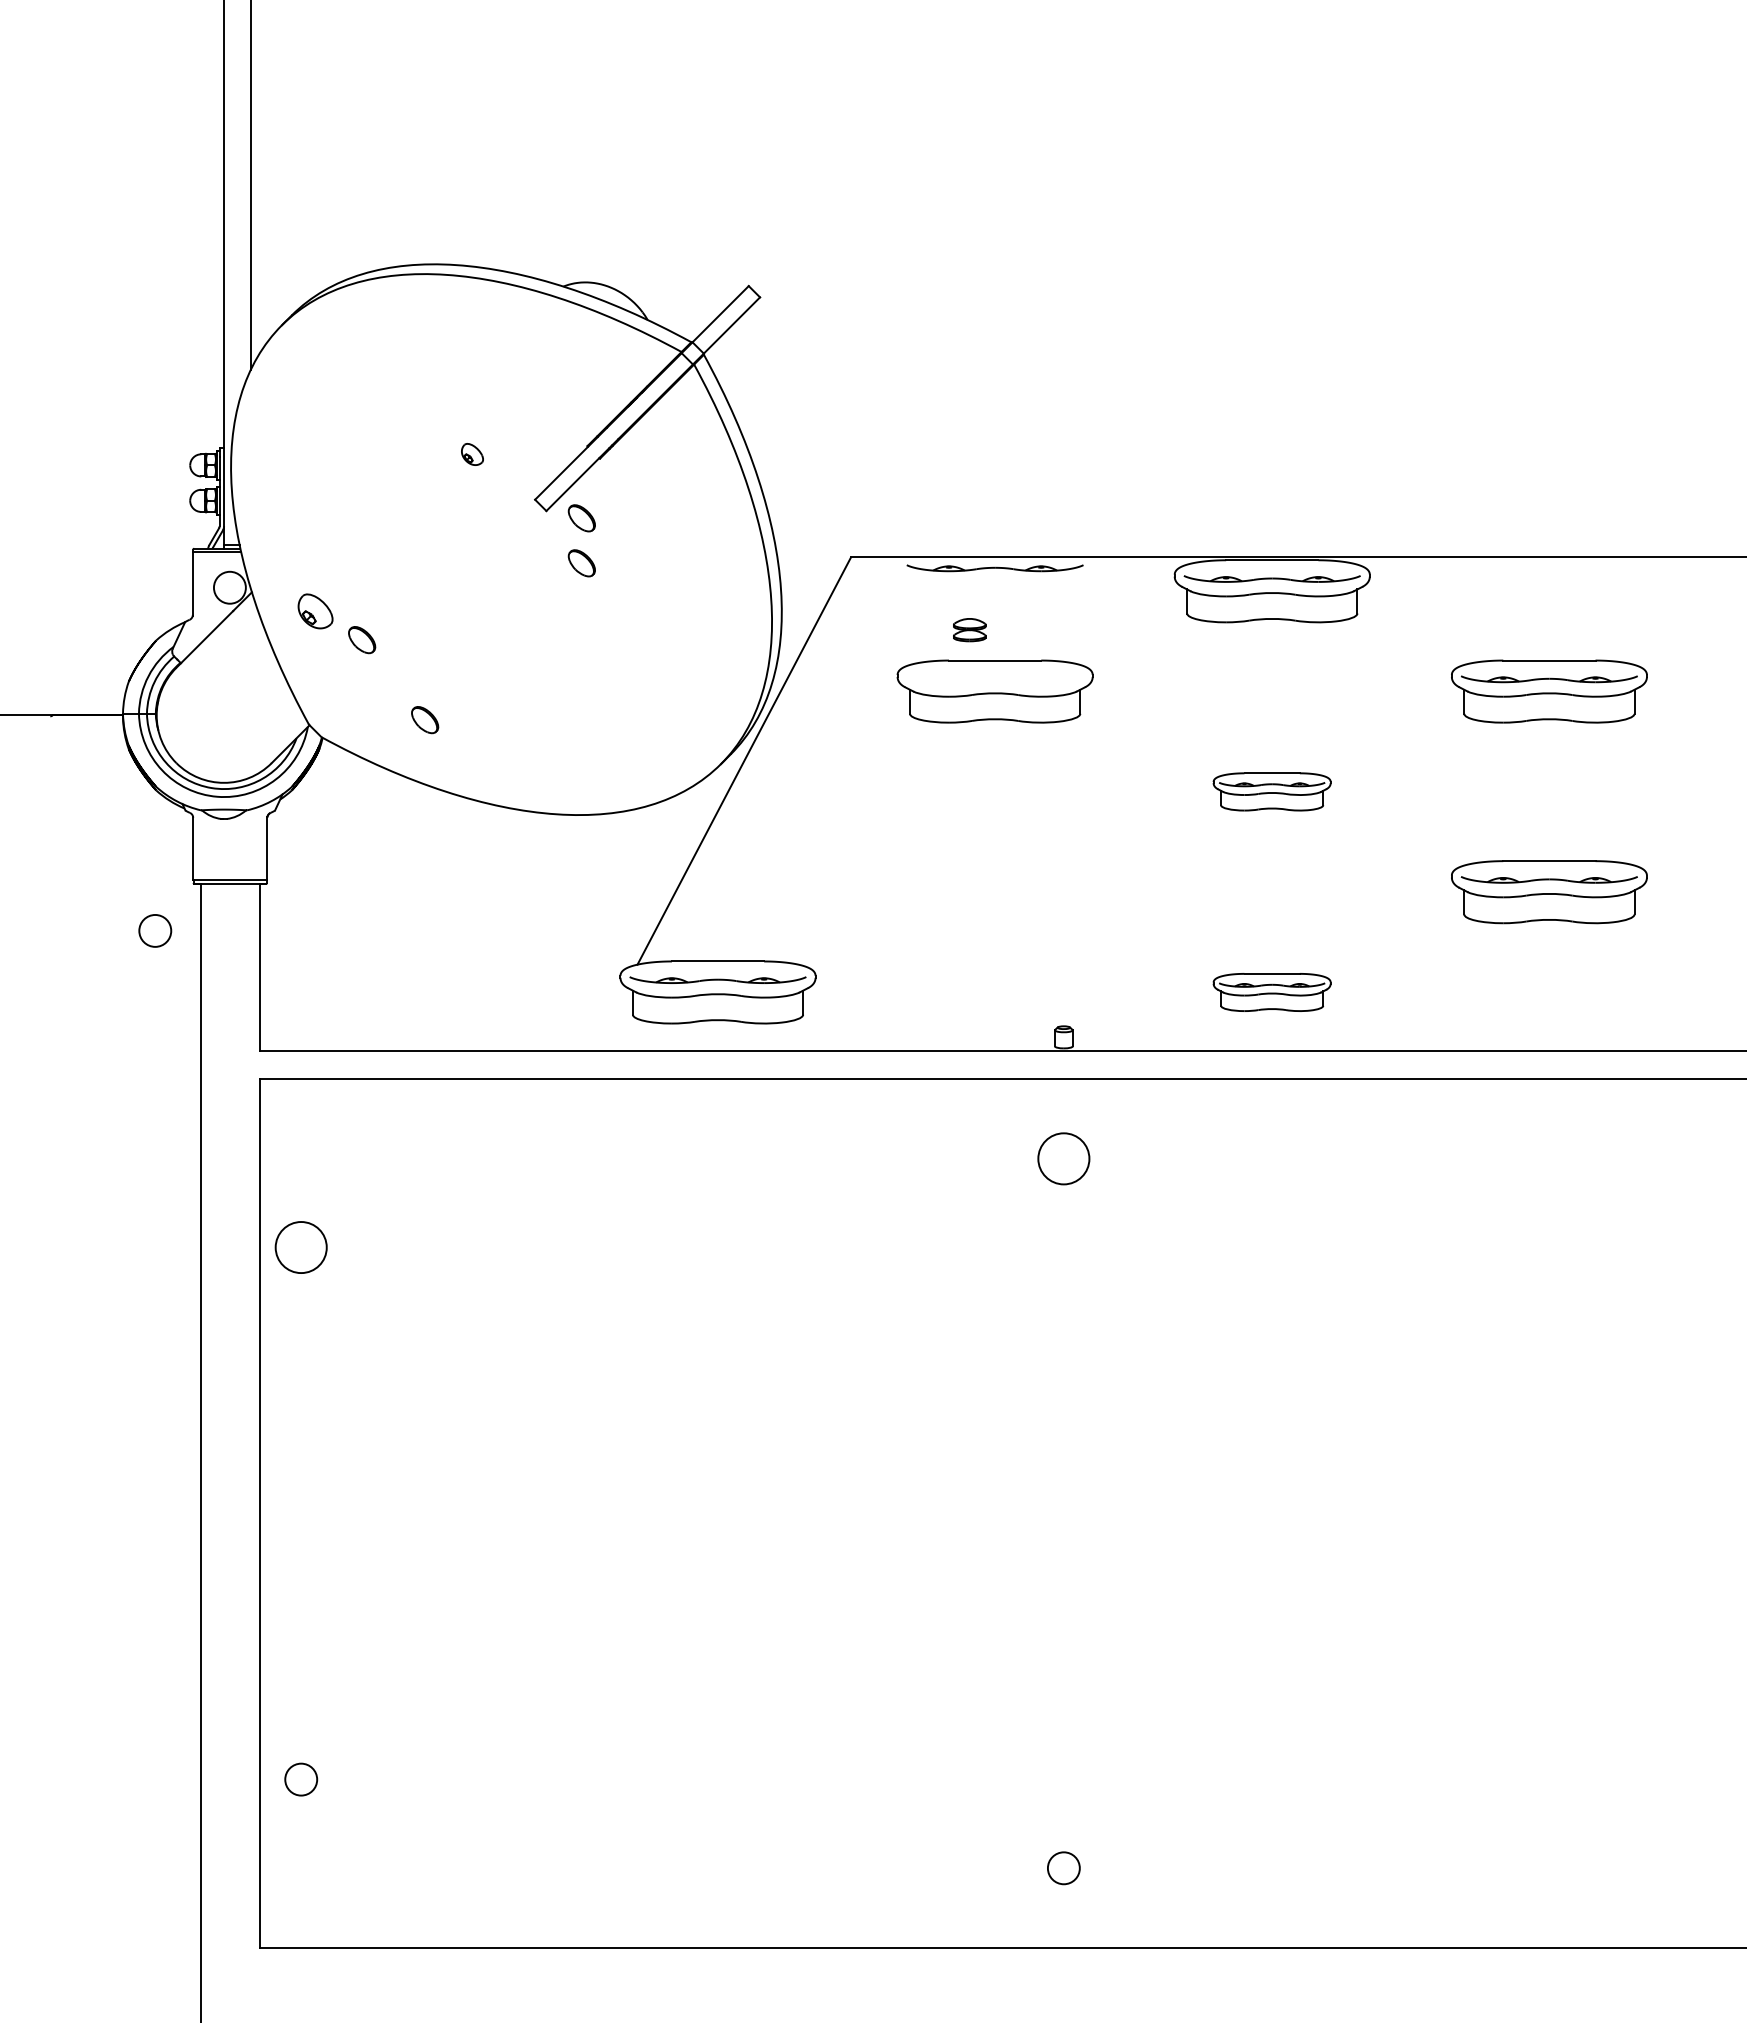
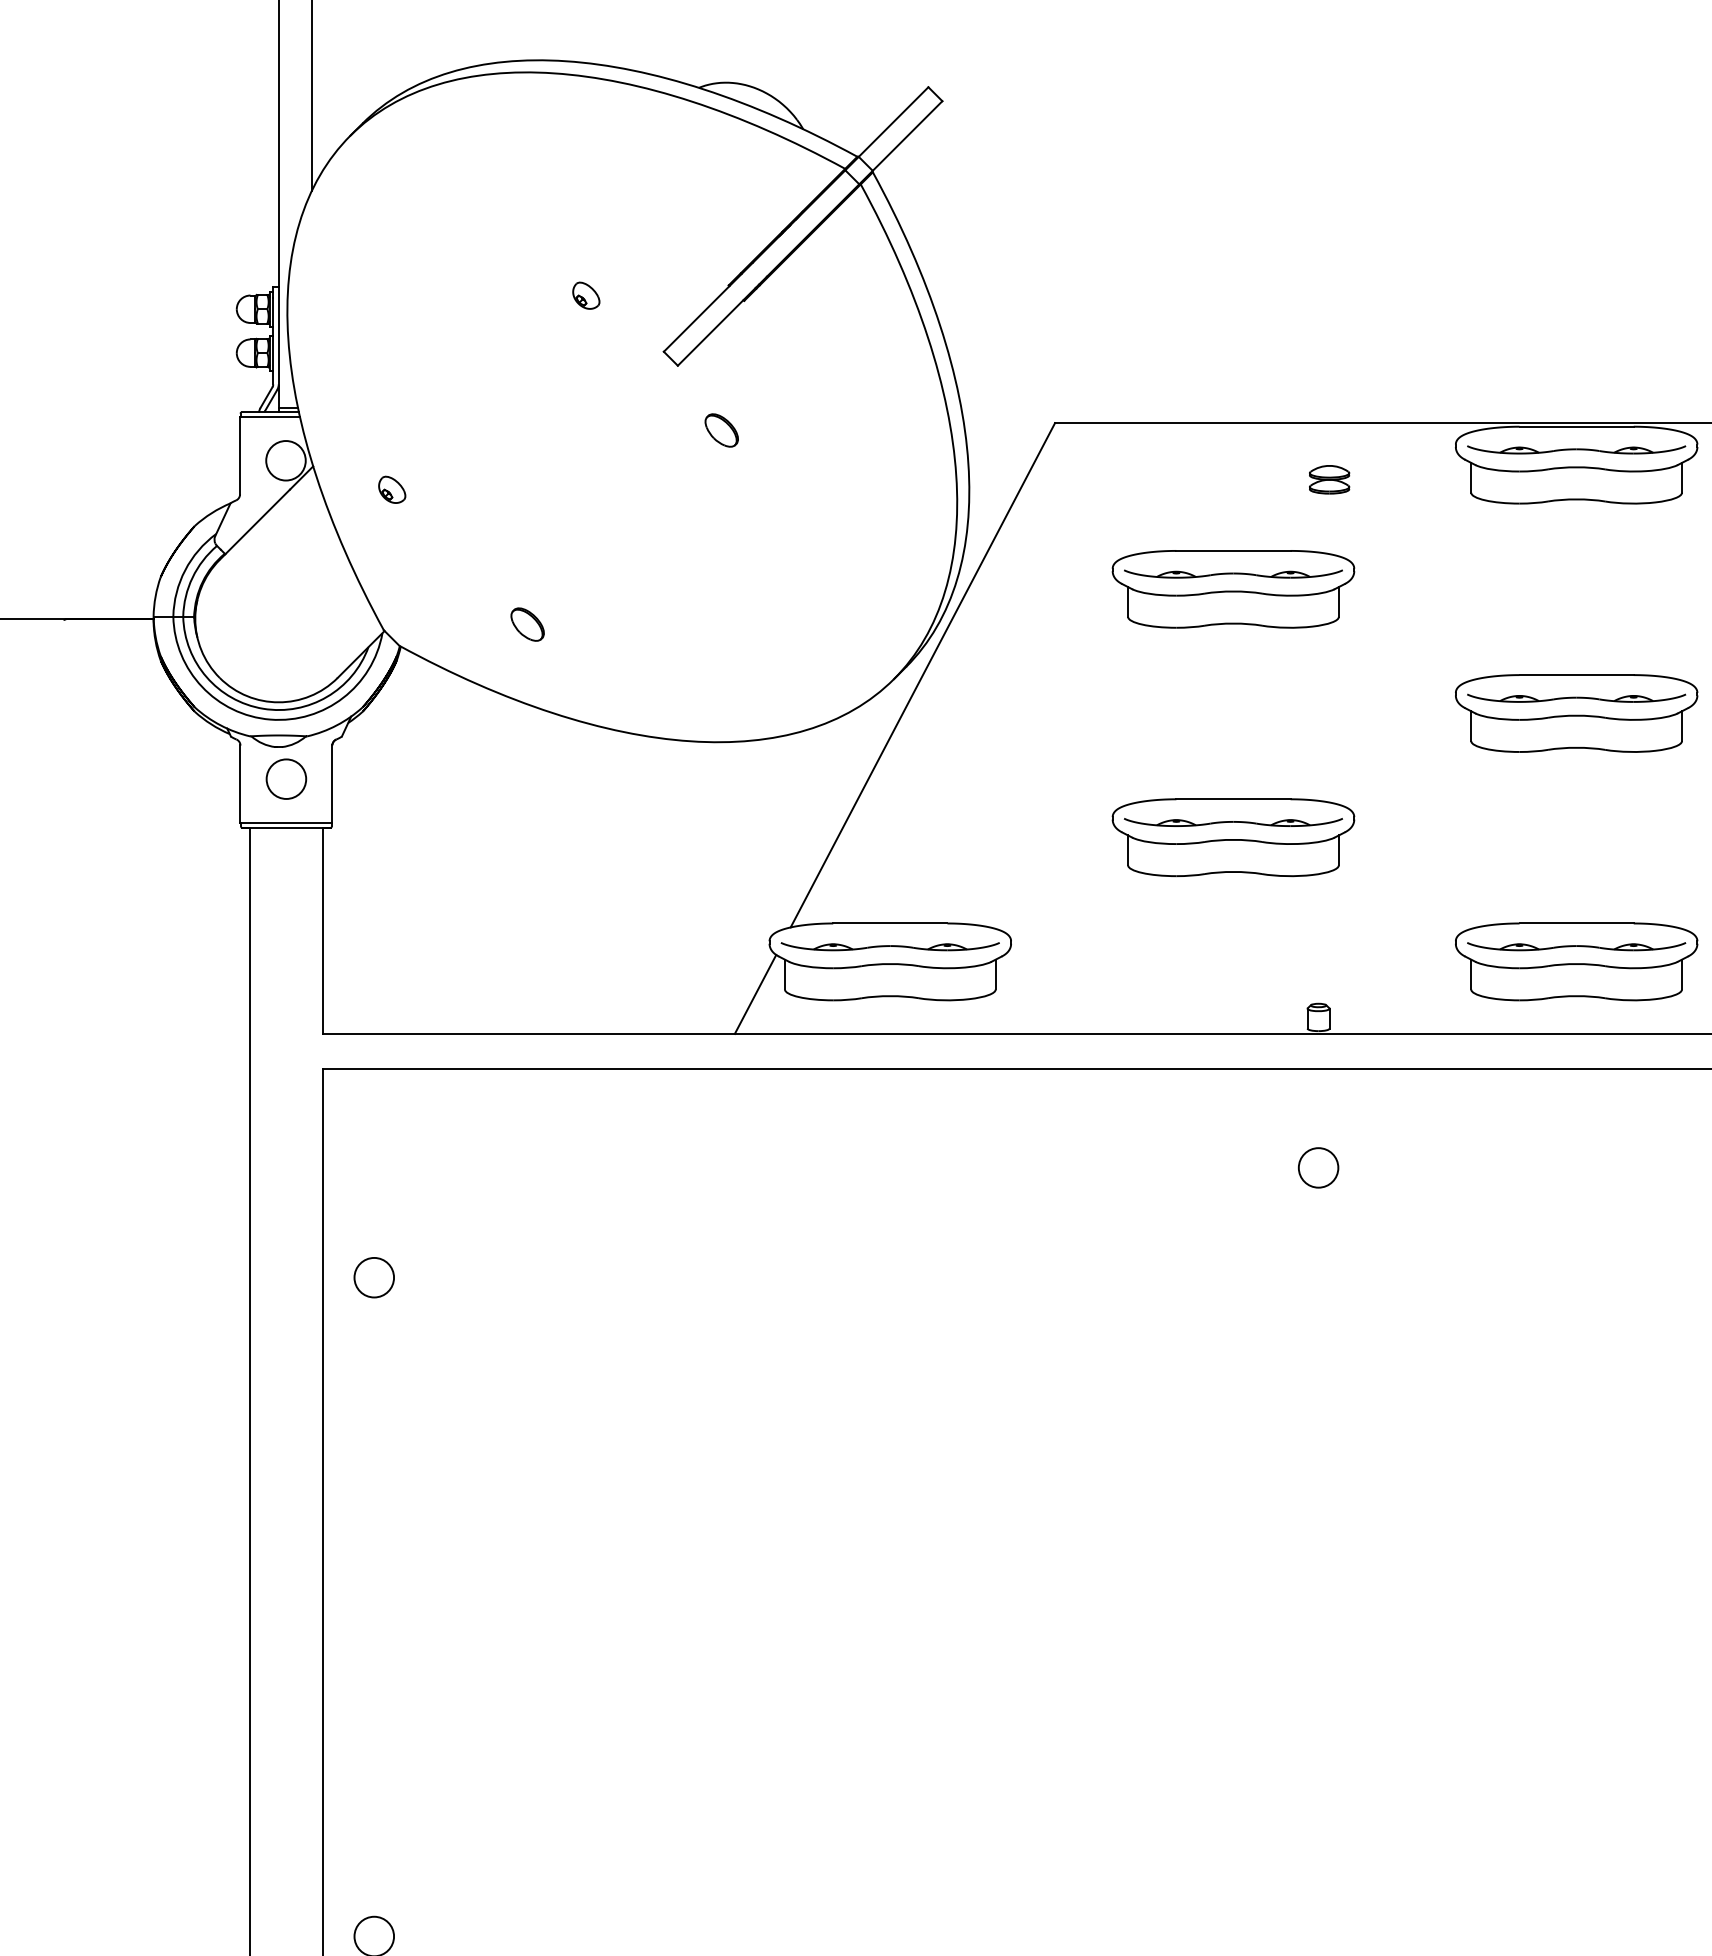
part: (581, 518) -> (721, 375), removed
part: (994, 568) -> (1232, 574), moved
part: (315, 610) -> (391, 488), size x0.62
part: (969, 630) -> (1329, 480), moved
part: (362, 640) -> (450, 526), removed
part: (1271, 791) -> (1575, 713), size x1.67
part: (994, 892) -> (1232, 838), added
circle: (155, 930) -> (286, 778), moved
part: (1271, 992) -> (1575, 961), size x1.67
line: (608, 1018) -> (754, 994), added
circle: (1063, 1158) -> (1318, 1167), size x0.62
circle: (301, 1247) -> (374, 1277), size x0.62

